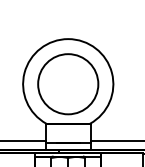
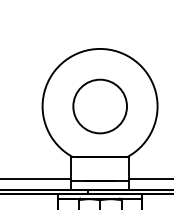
circle: (68, 84) -> (100, 106), size x0.7

